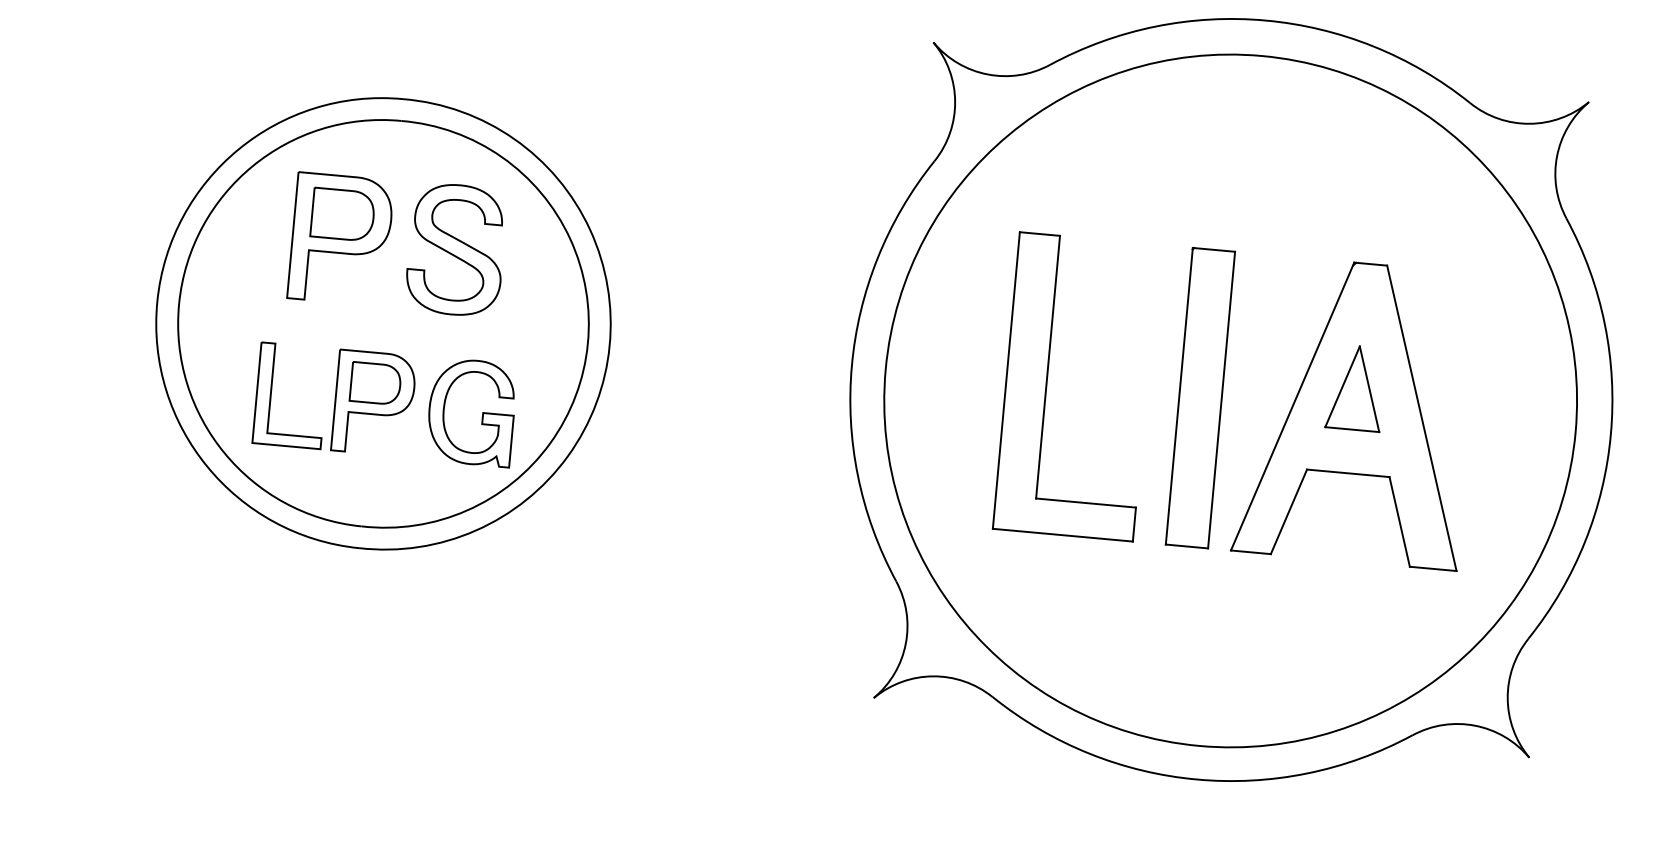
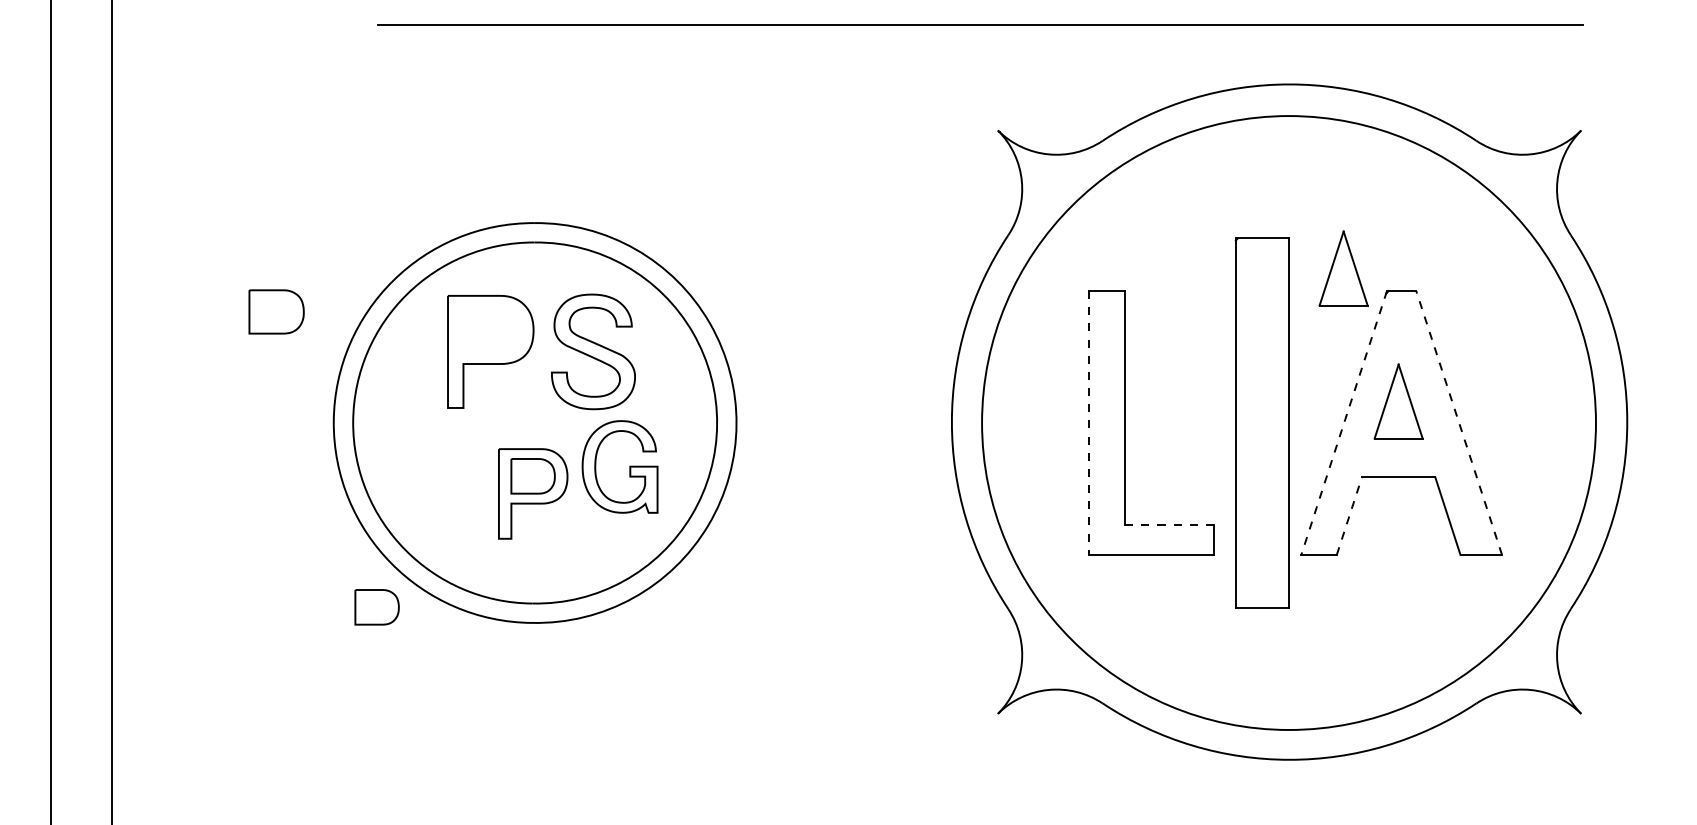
part: (342, 214) -> (276, 311), moved
part: (1307, 232) -> (1343, 268), added
line: (1006, 379) -> (1089, 422), solid -> dashed
part: (271, 393) -> (441, 493), removed
part: (1199, 397) -> (1261, 422), size x1.4
line: (1293, 406) -> (1344, 422), solid -> dashed
part: (482, 412) -> (629, 466), moved
line: (1422, 417) -> (1459, 422), solid -> dashed
line: (1085, 502) -> (1169, 524), solid -> dashed
line: (1289, 512) -> (1349, 516), solid -> dashed
part: (186, 514) -> (376, 607), added

